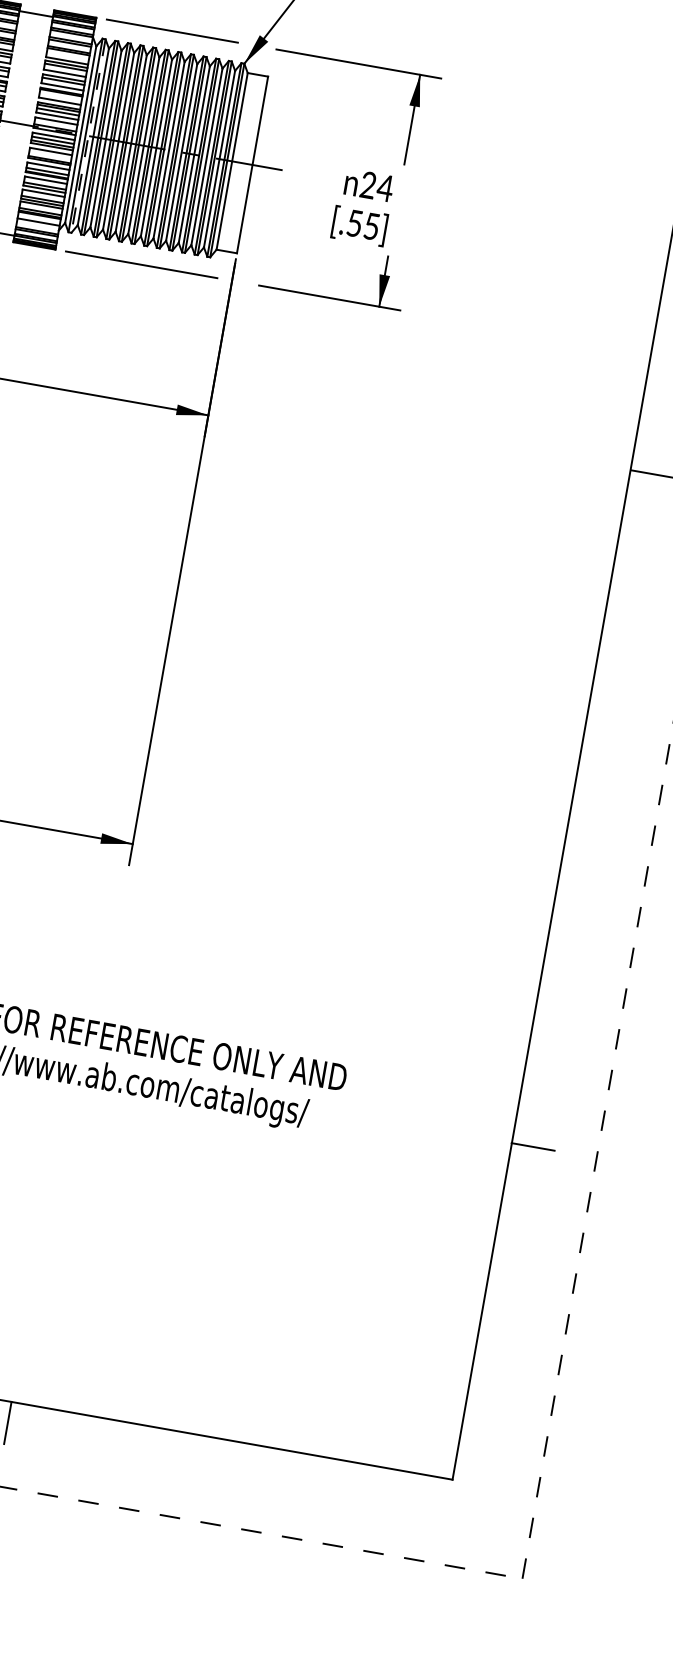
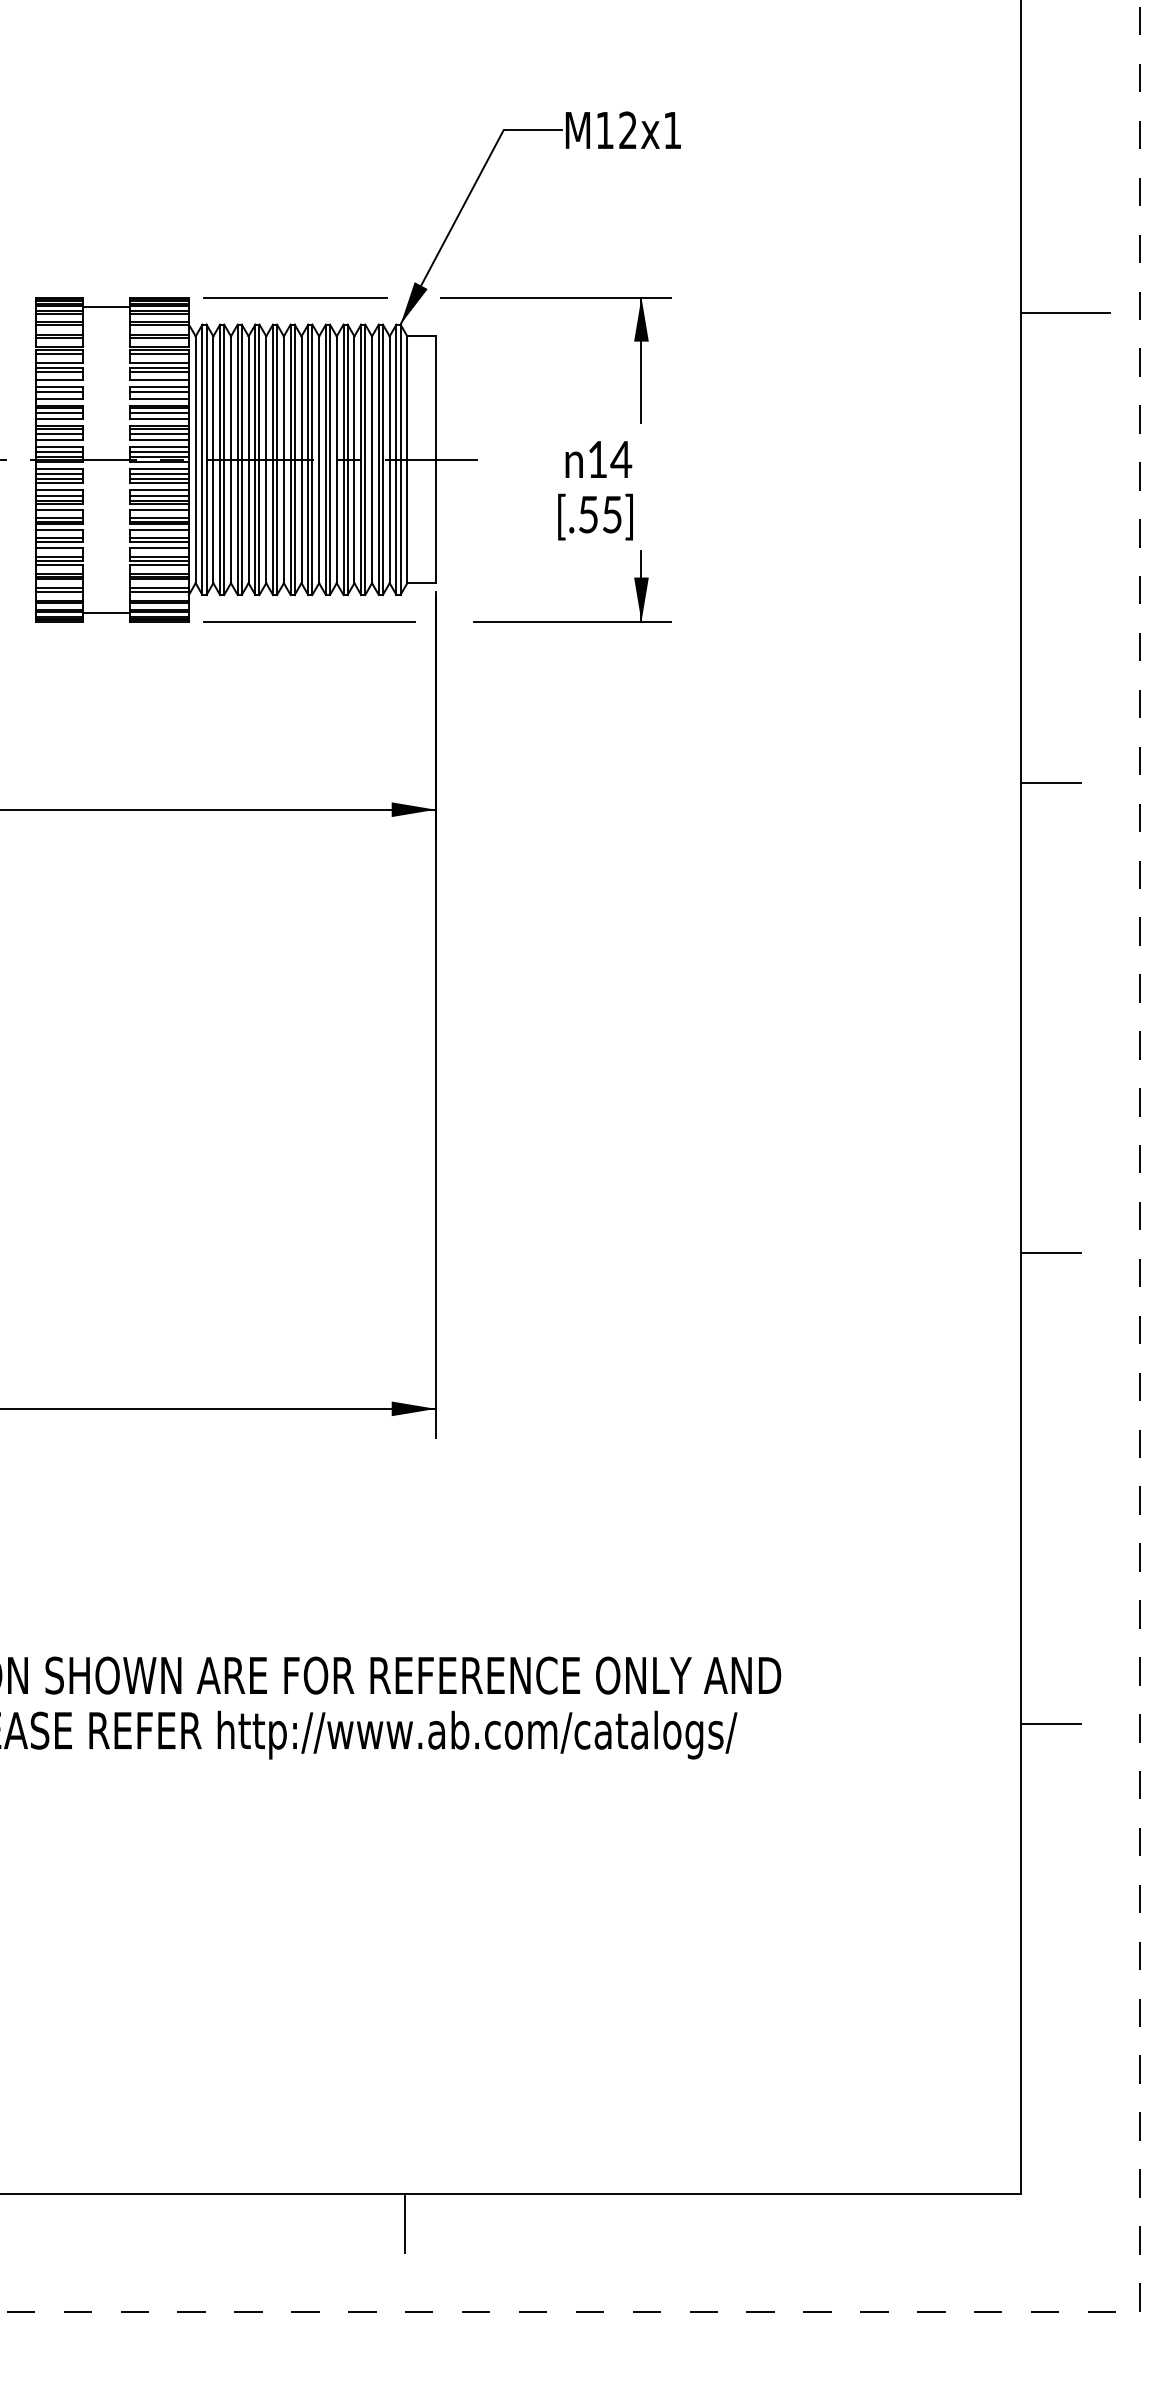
line: (68, 54) -> (159, 354), added
line: (60, 96) -> (159, 412), added
line: (55, 124) -> (159, 451), added
line: (88, 136) -> (206, 460), dashed -> solid
line: (50, 156) -> (159, 496), added
text: (368, 184) -> (597, 458), 24 -> 14
line: (38, 224) -> (159, 591), added
line: (592, 810) -> (1051, 1253), added

